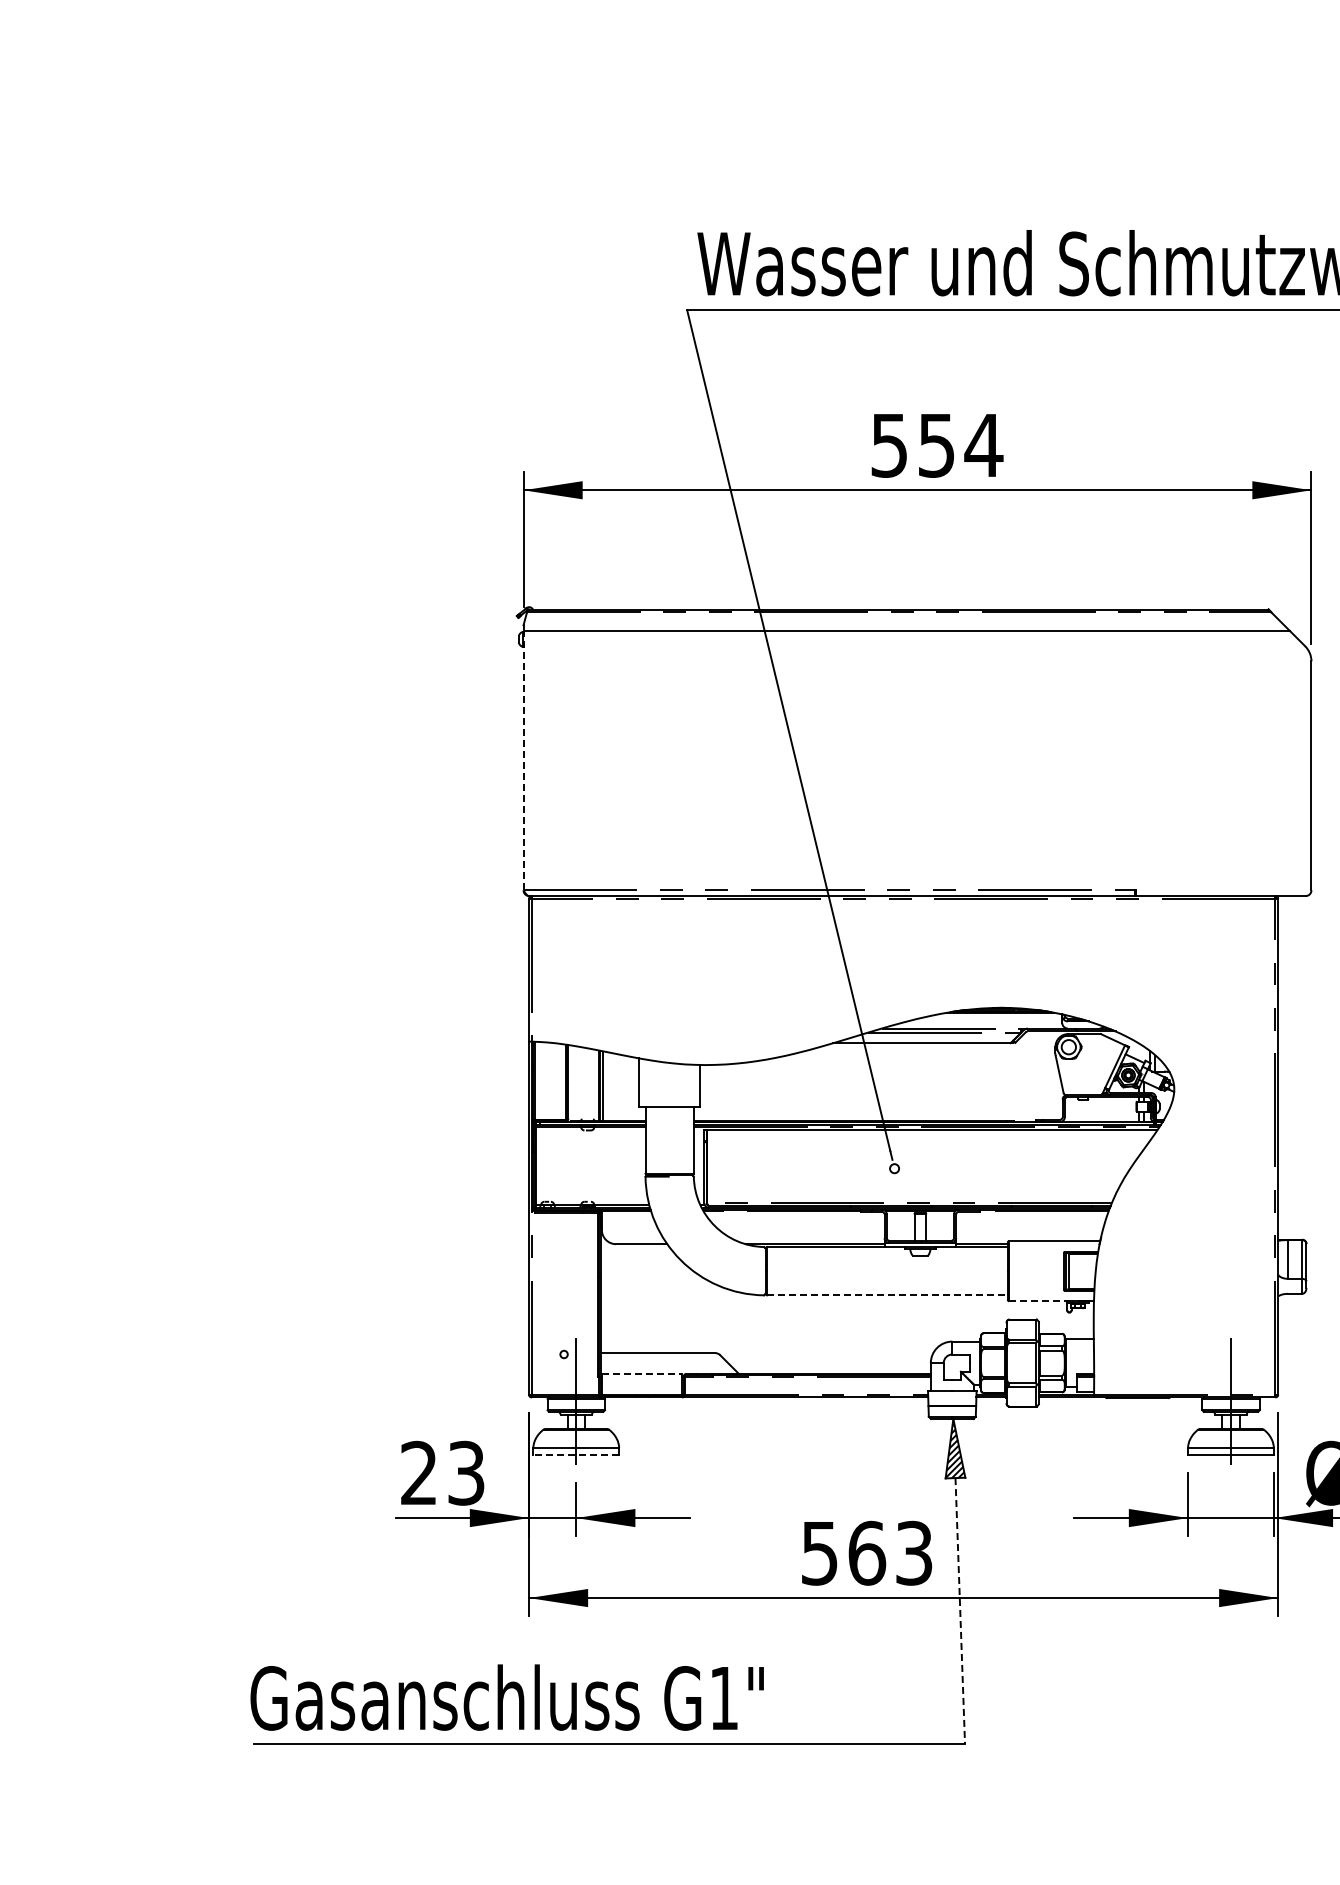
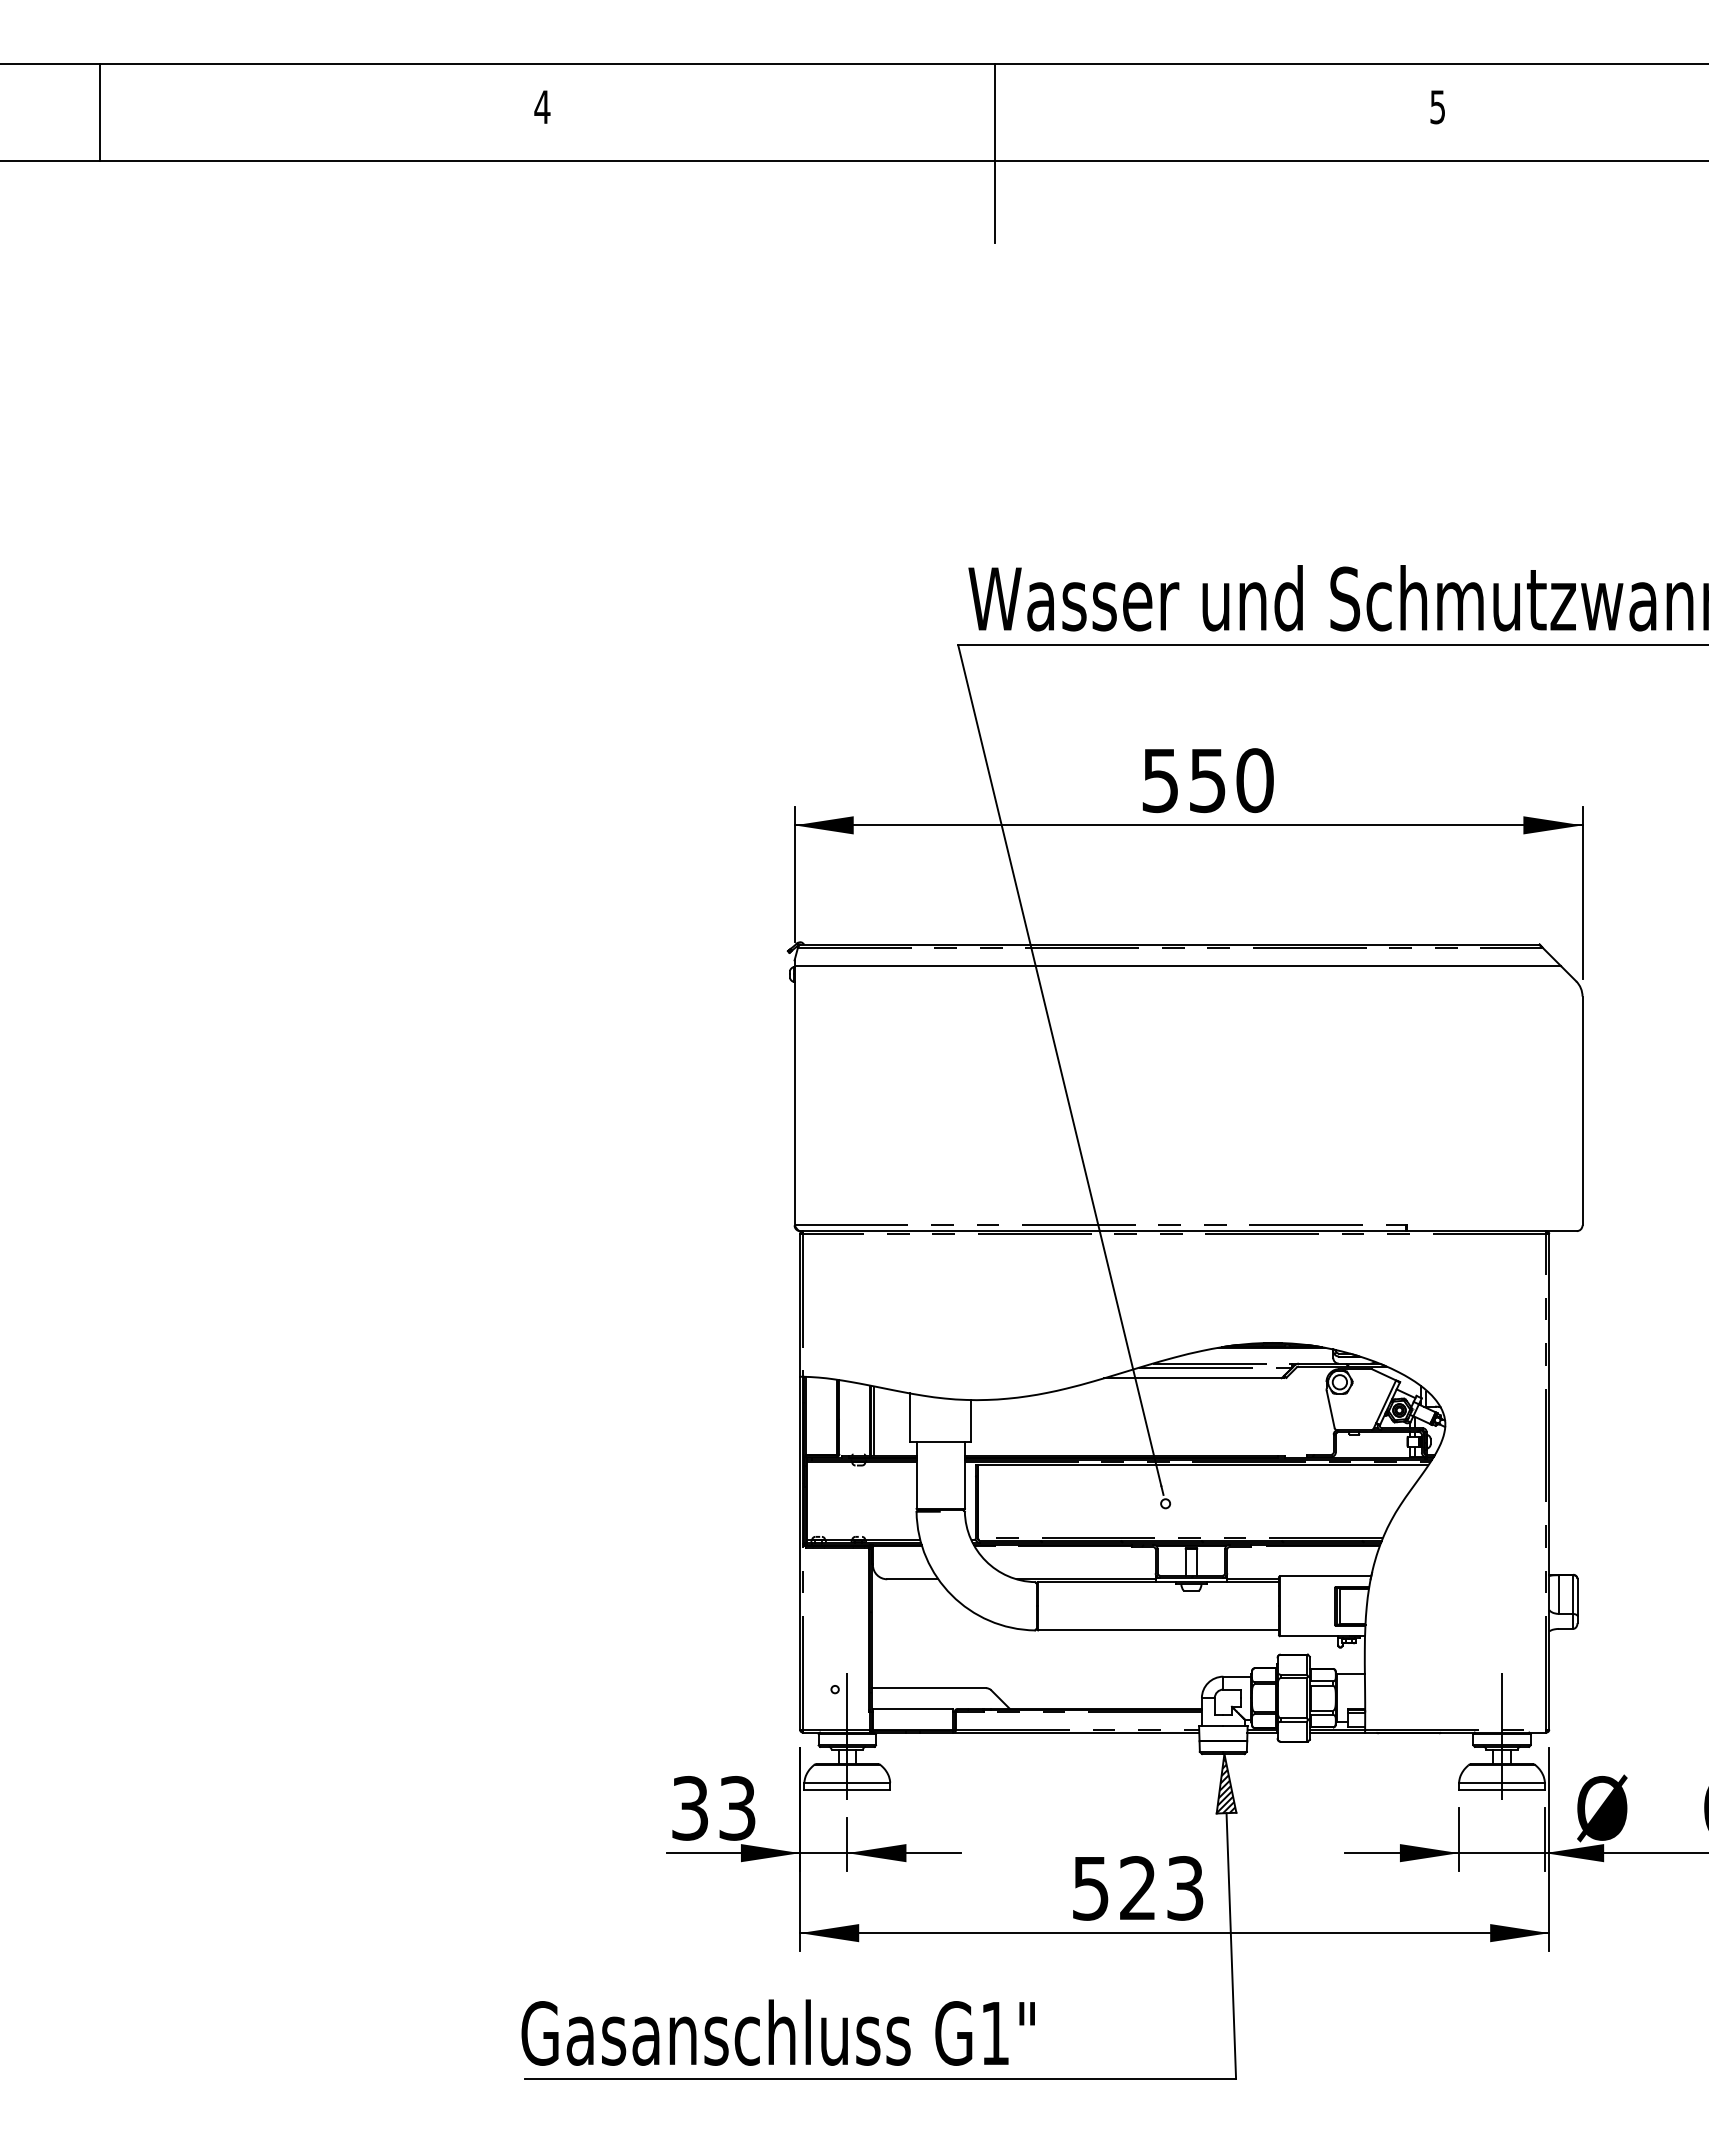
text: (983, 445) -> (1254, 780), 554 -> 550
line: (523, 760) -> (794, 1095), dashed -> solid
line: (887, 1295) -> (1158, 1630), dashed -> solid
line: (1038, 1301) -> (1309, 1636), dashed -> solid
line: (642, 1373) -> (913, 1708), dashed -> solid
line: (576, 1454) -> (847, 1789), dashed -> solid
text: (418, 1473) -> (689, 1808), 23 -> 33
text: (867, 1553) -> (1138, 1888), 563 -> 523
line: (960, 1610) -> (1231, 1945), dashed -> solid

